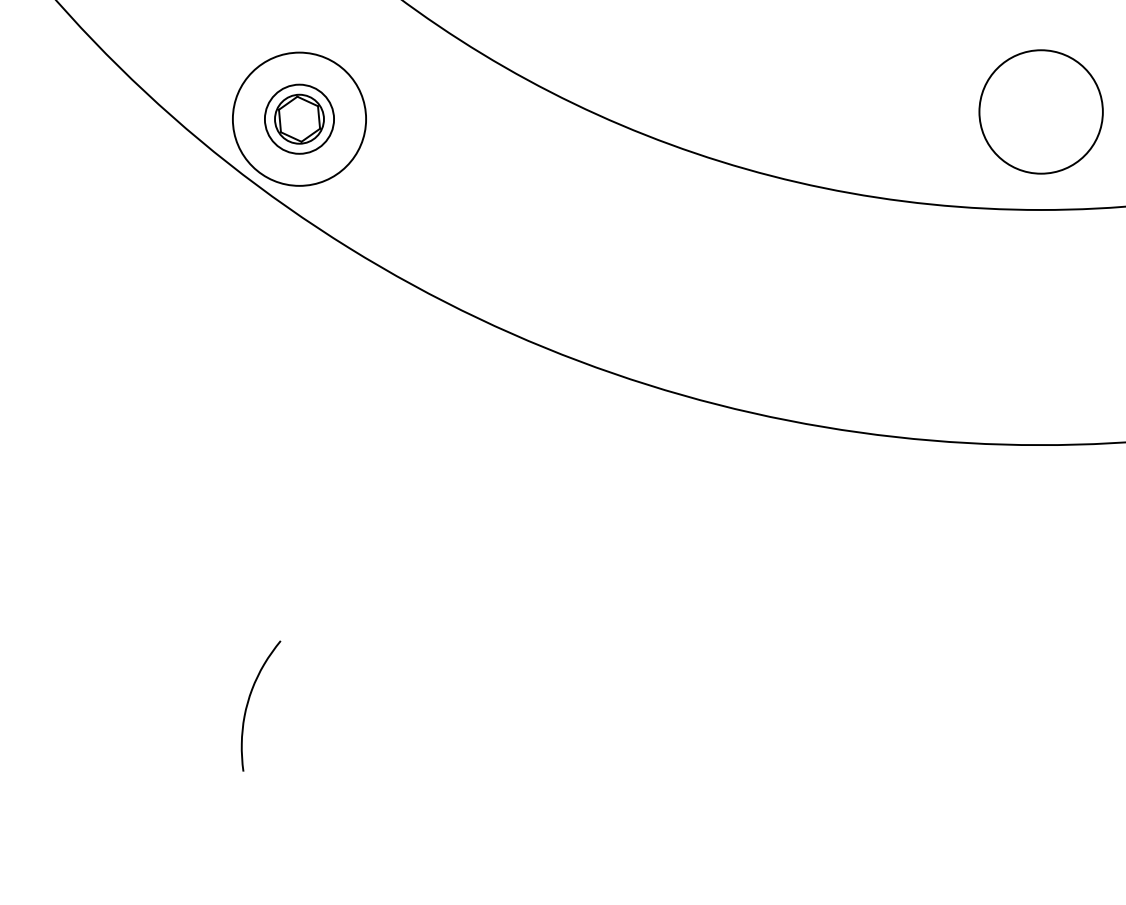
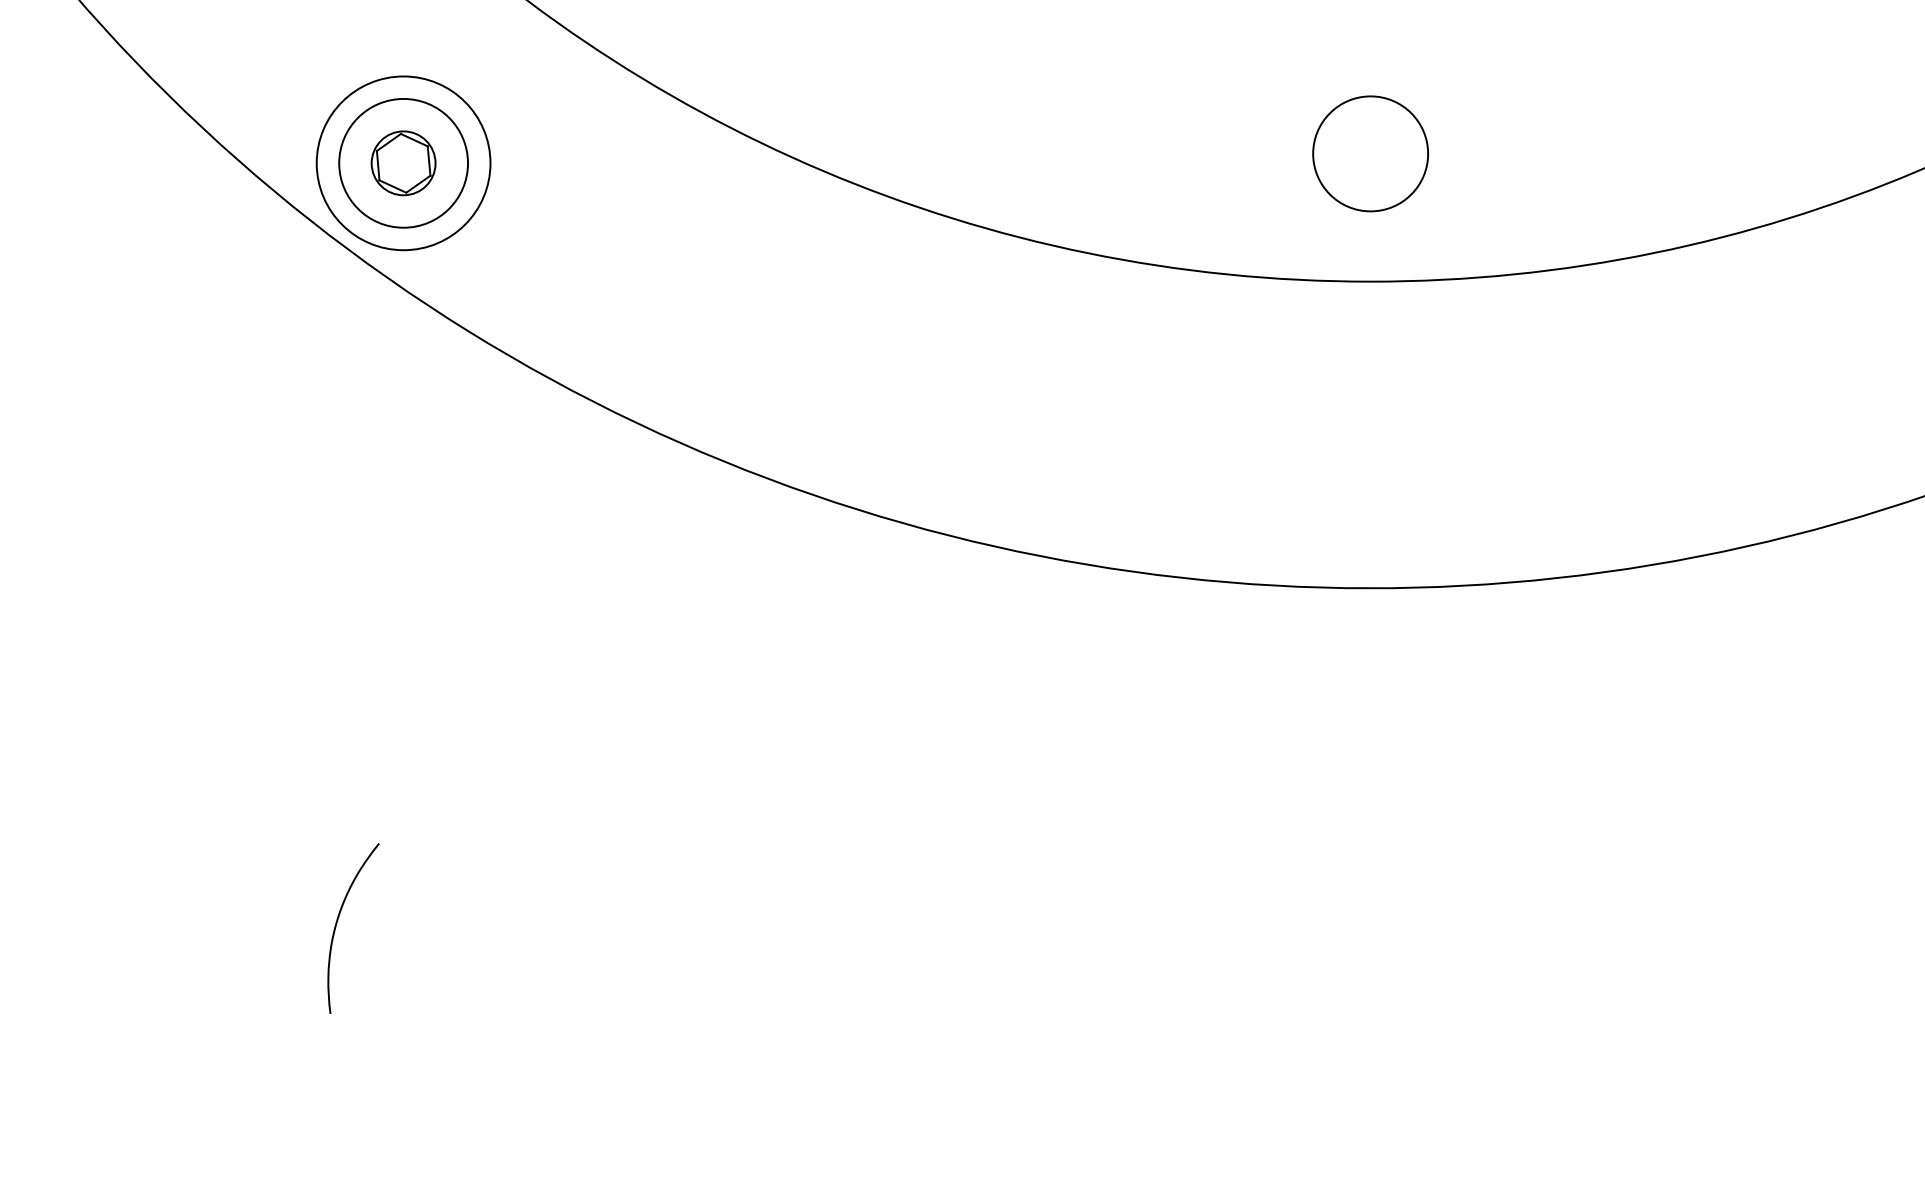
circle: (1041, 111) -> (1370, 153), size x0.71
circle: (299, 118) -> (403, 162), size x1.43

